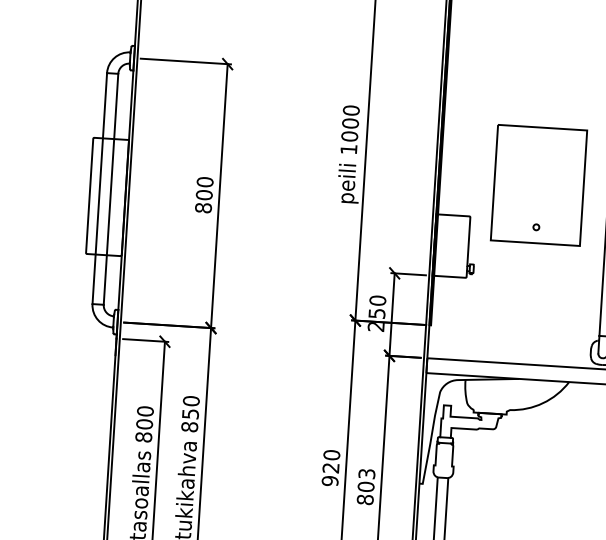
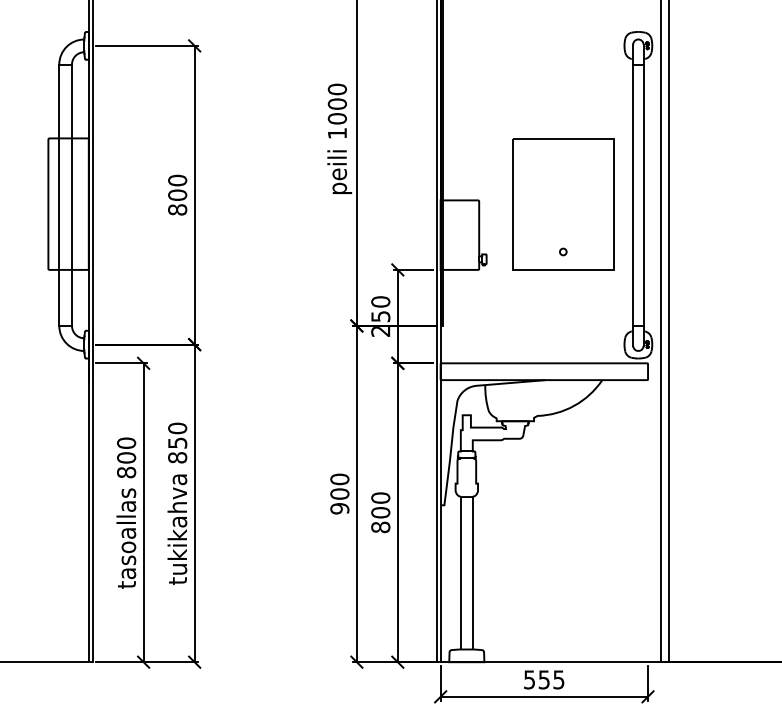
part: (539, 185) -> (563, 204), moved
text: (330, 467) -> (339, 493), 920 -> 900
text: (366, 473) -> (380, 497), 803 -> 800

